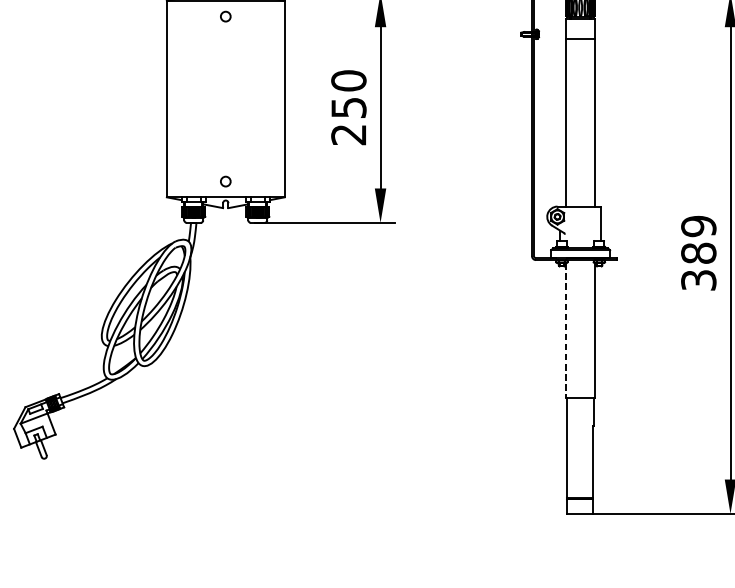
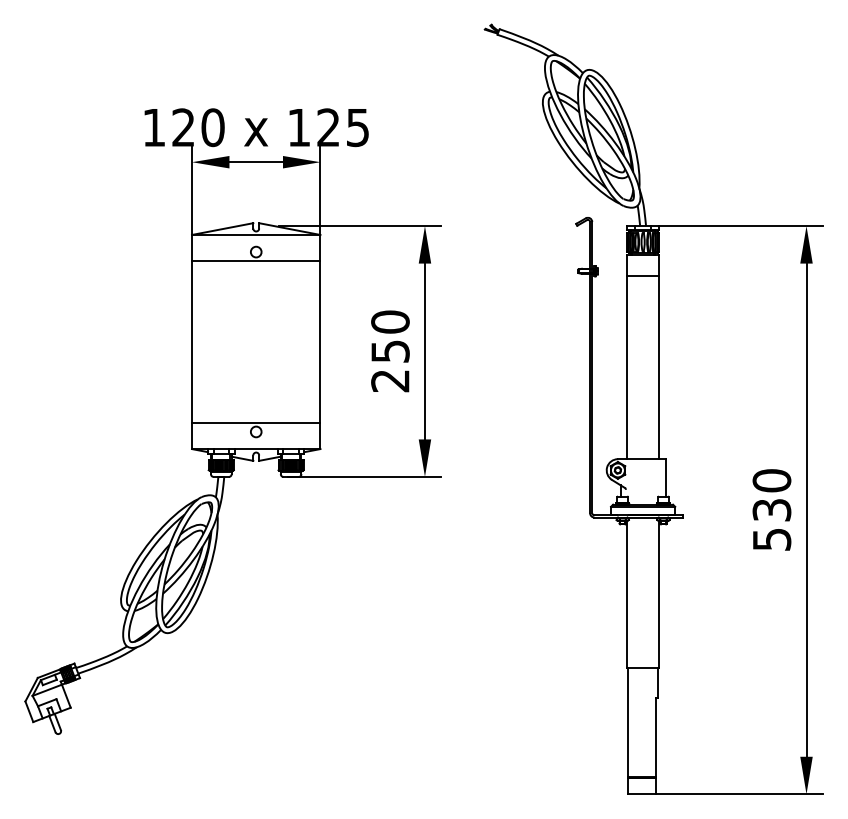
line: (226, 24) -> (256, 260), added
line: (226, 173) -> (256, 423), added
text: (698, 252) -> (771, 509), 389 -> 530
line: (566, 330) -> (627, 594), dashed -> solid

